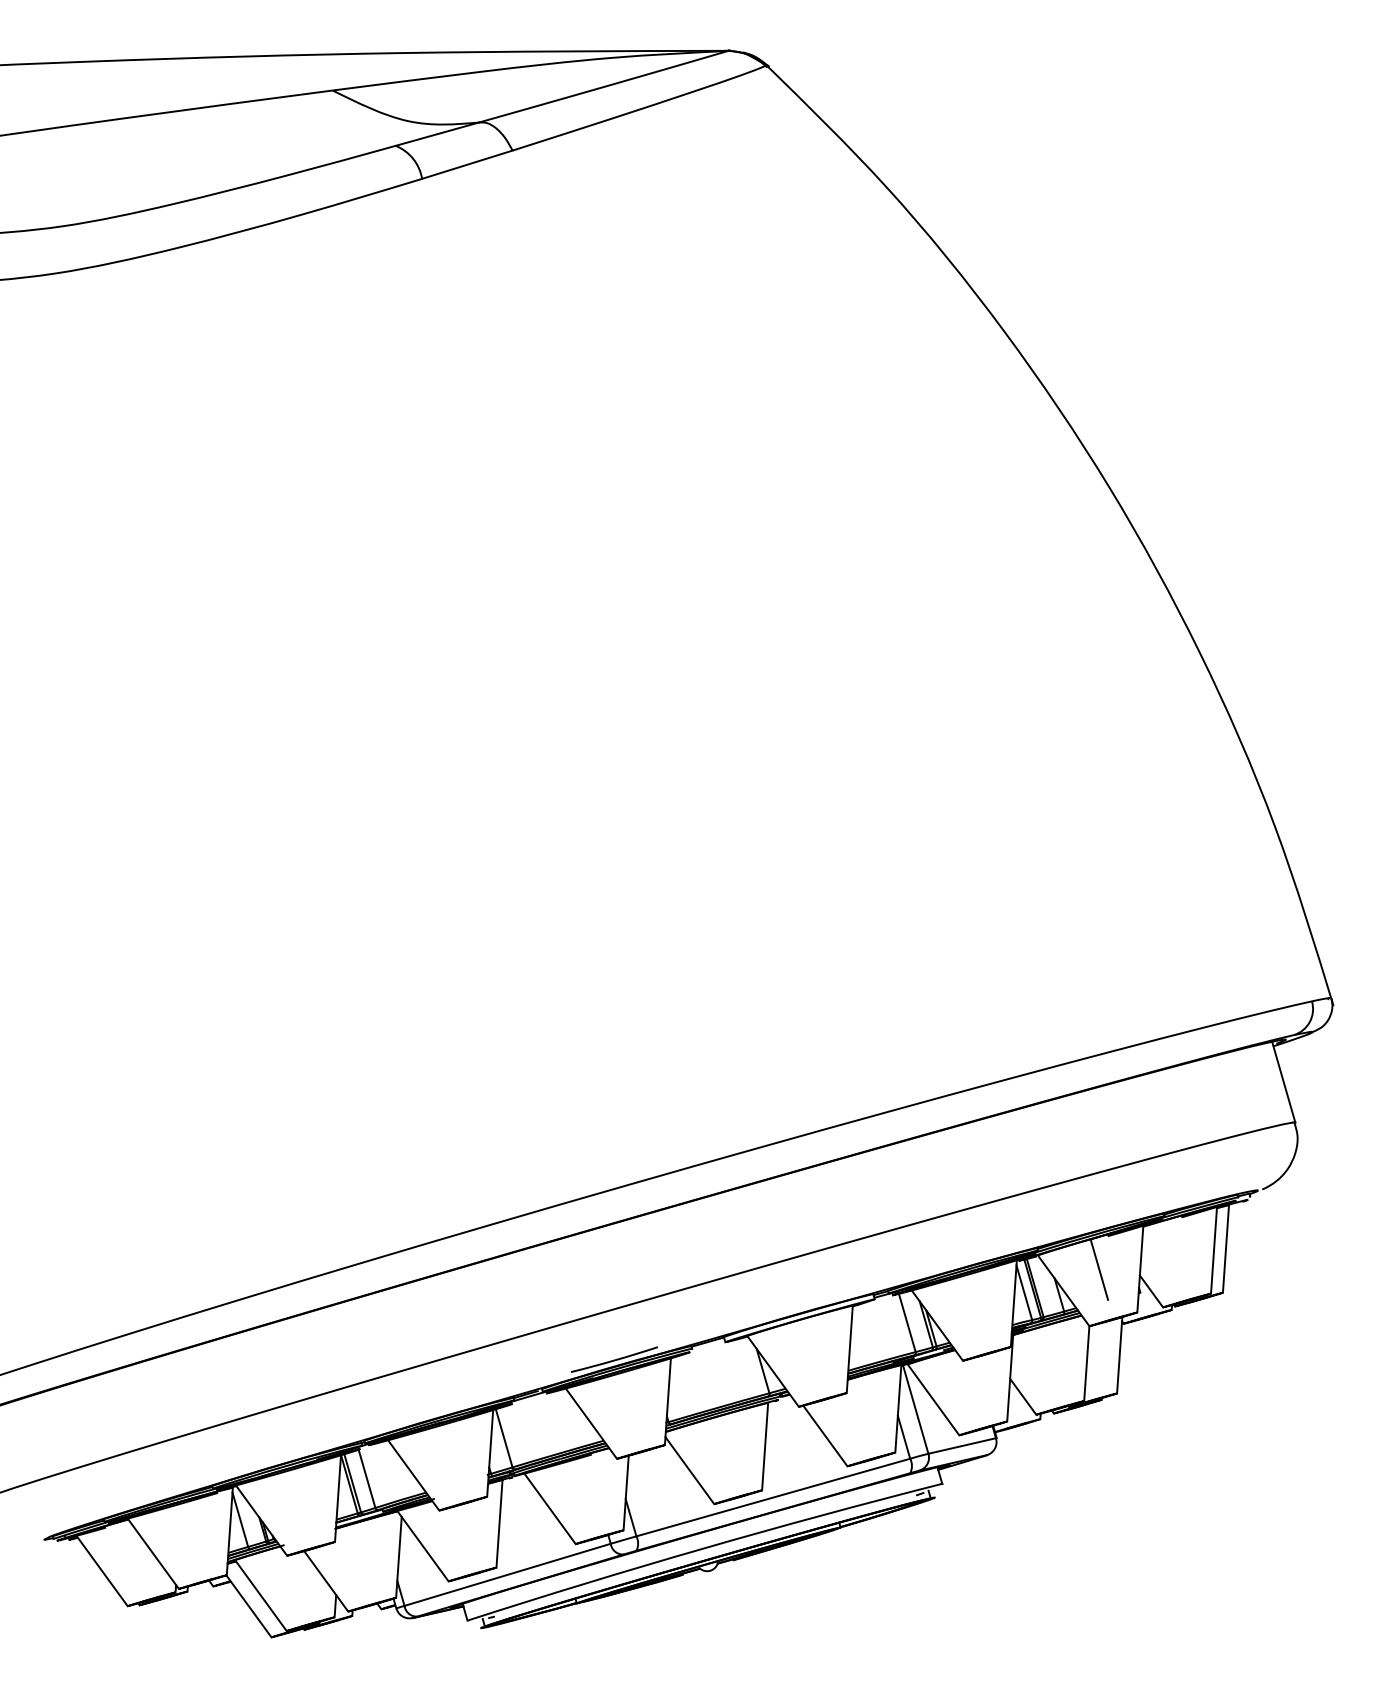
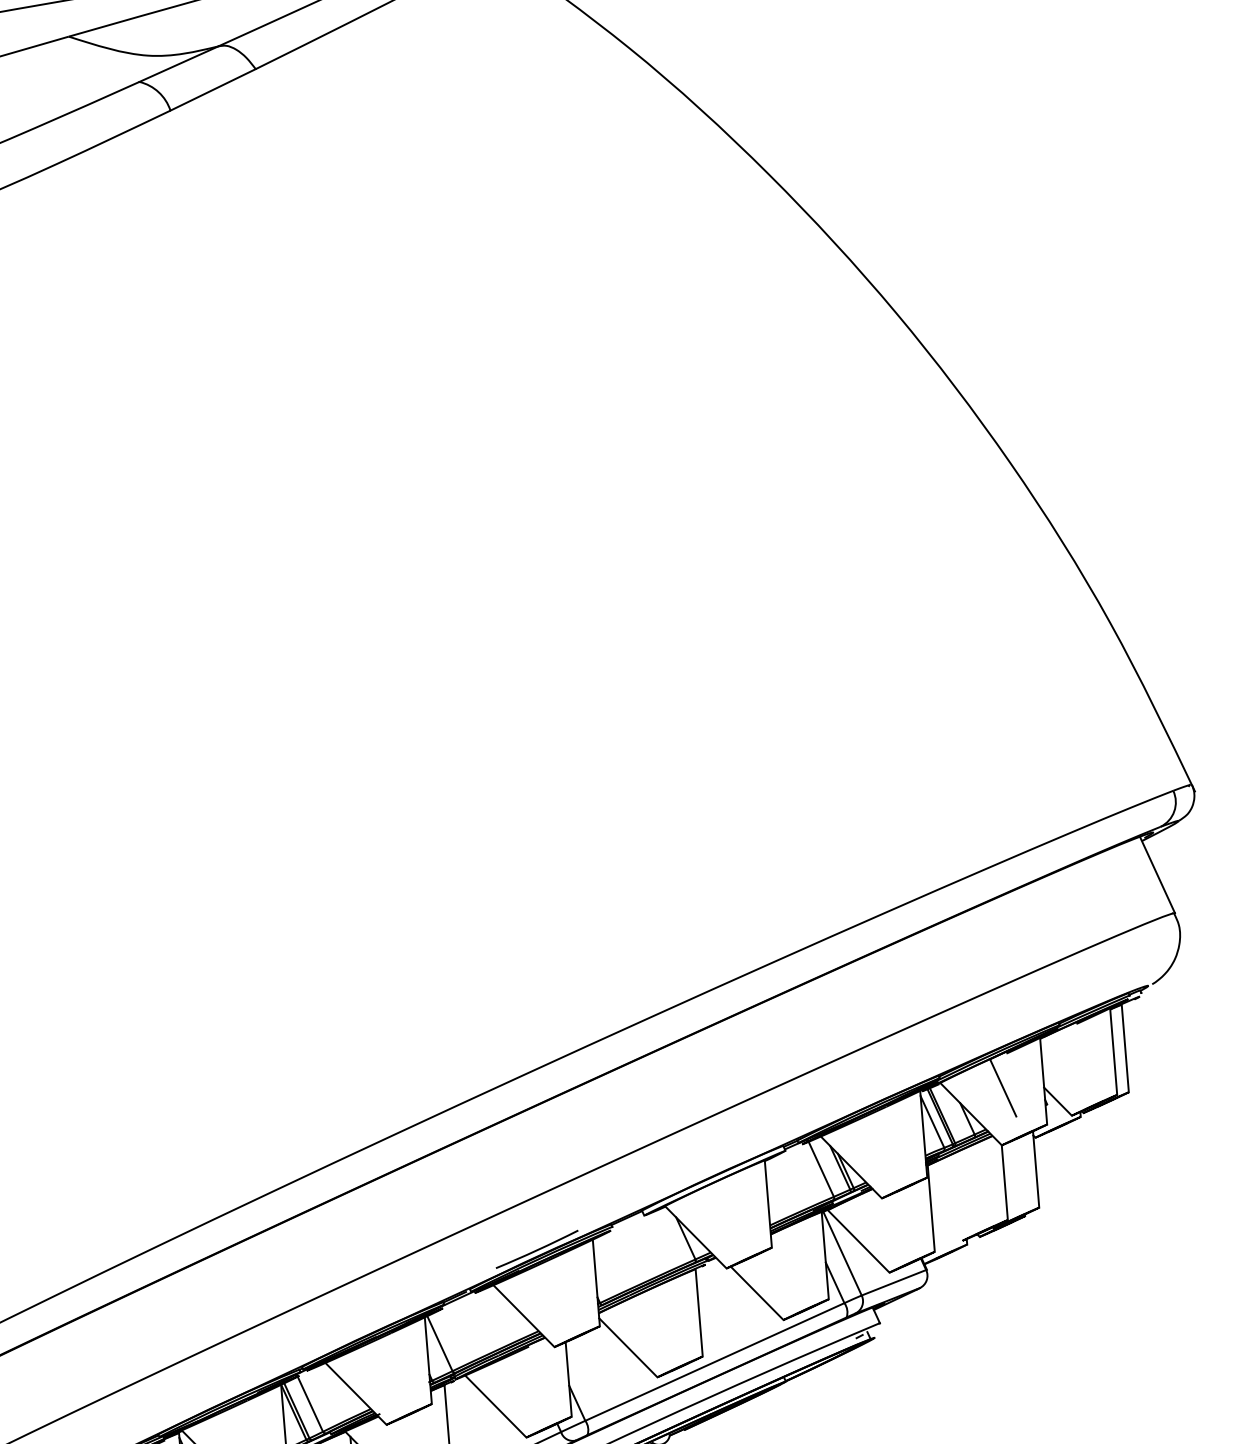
line: (1023, 1396) -> (947, 1224), removed

